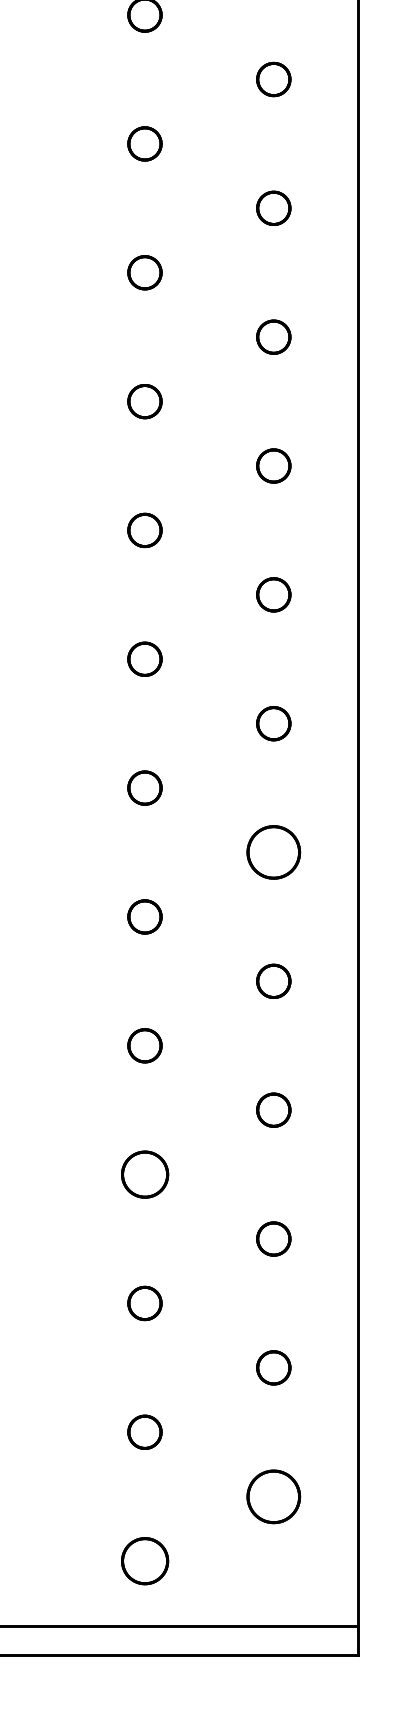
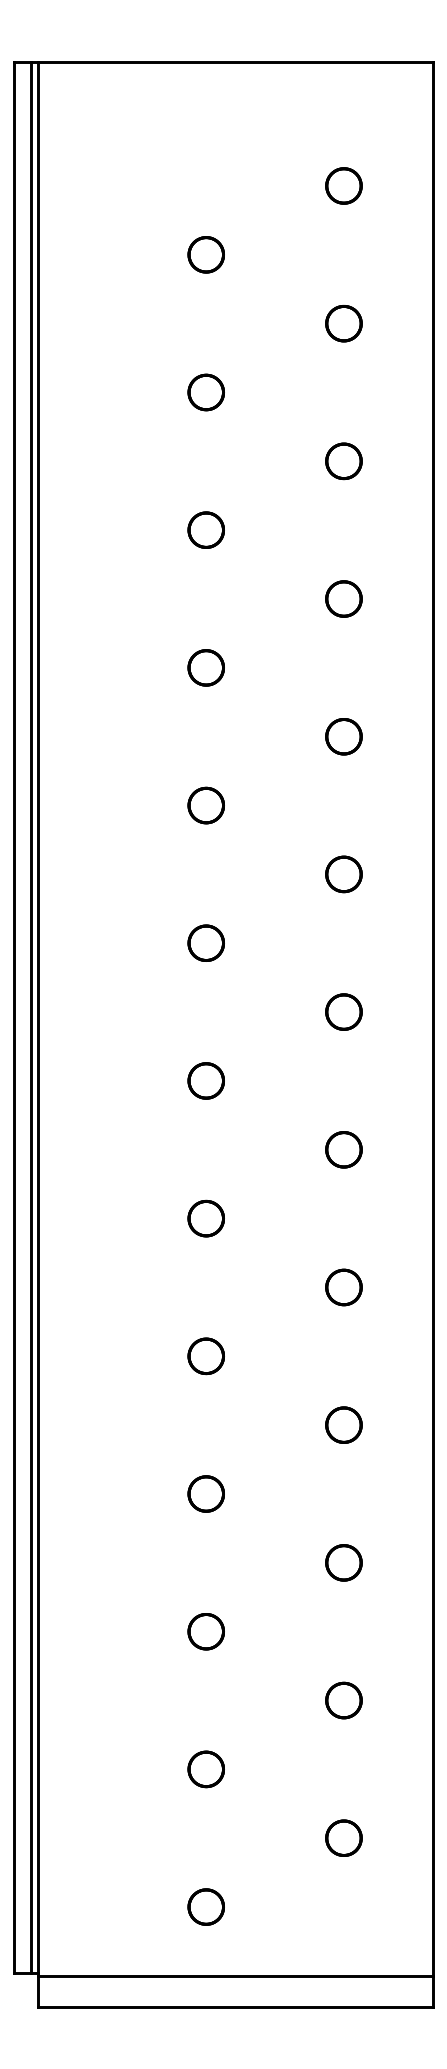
part: (273, 852) -> (343, 1149), size x0.62
part: (144, 1174) -> (205, 1493), size x0.71
part: (273, 1496) -> (343, 1837), size x0.62
part: (144, 1560) -> (205, 1906), size x0.71

